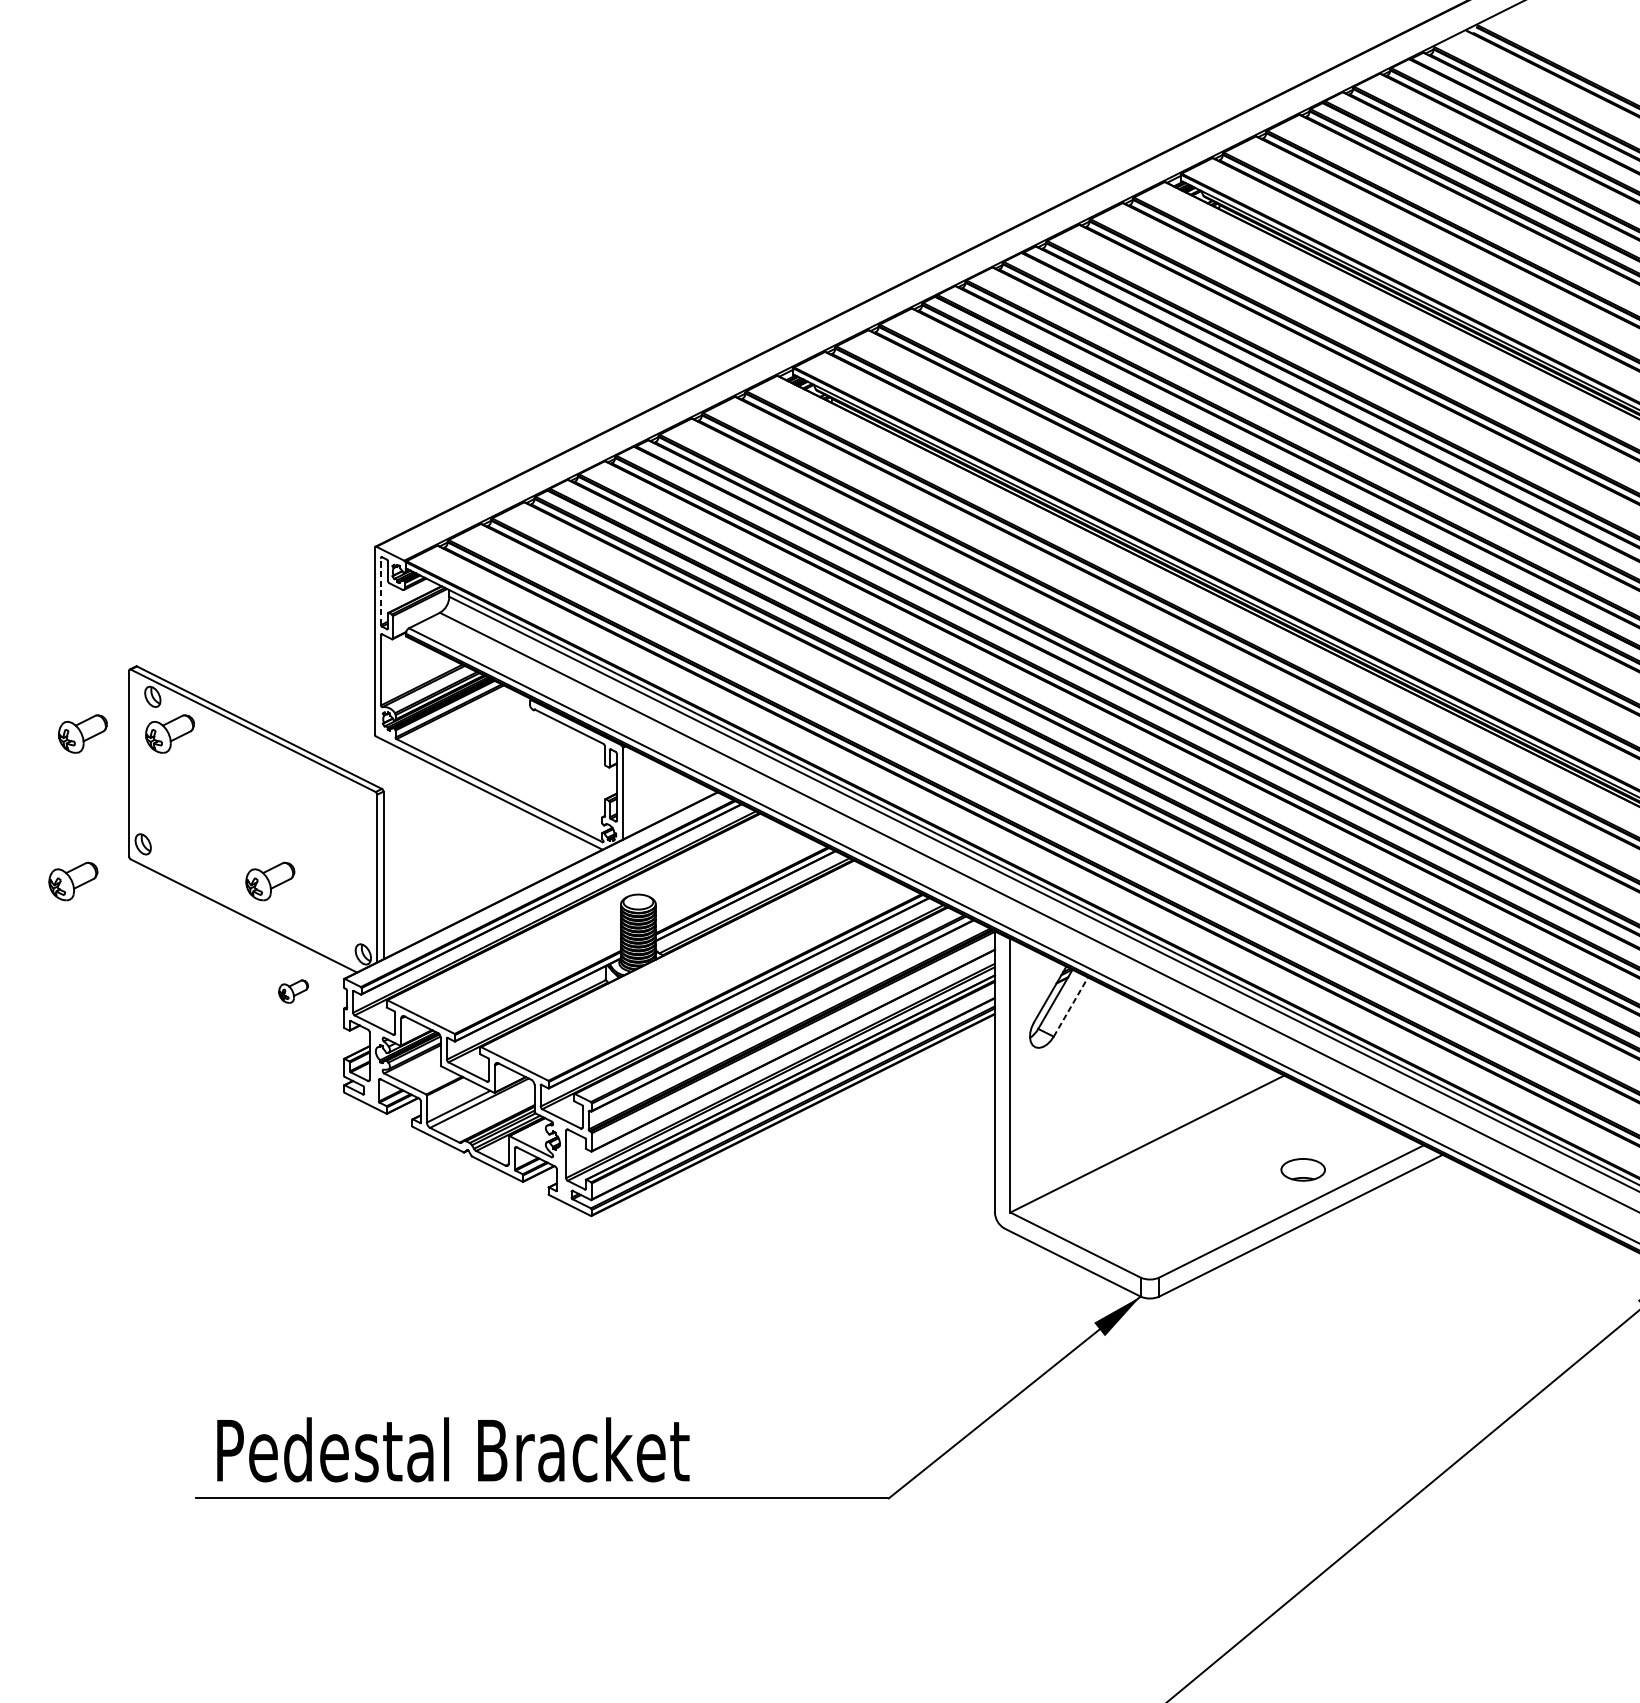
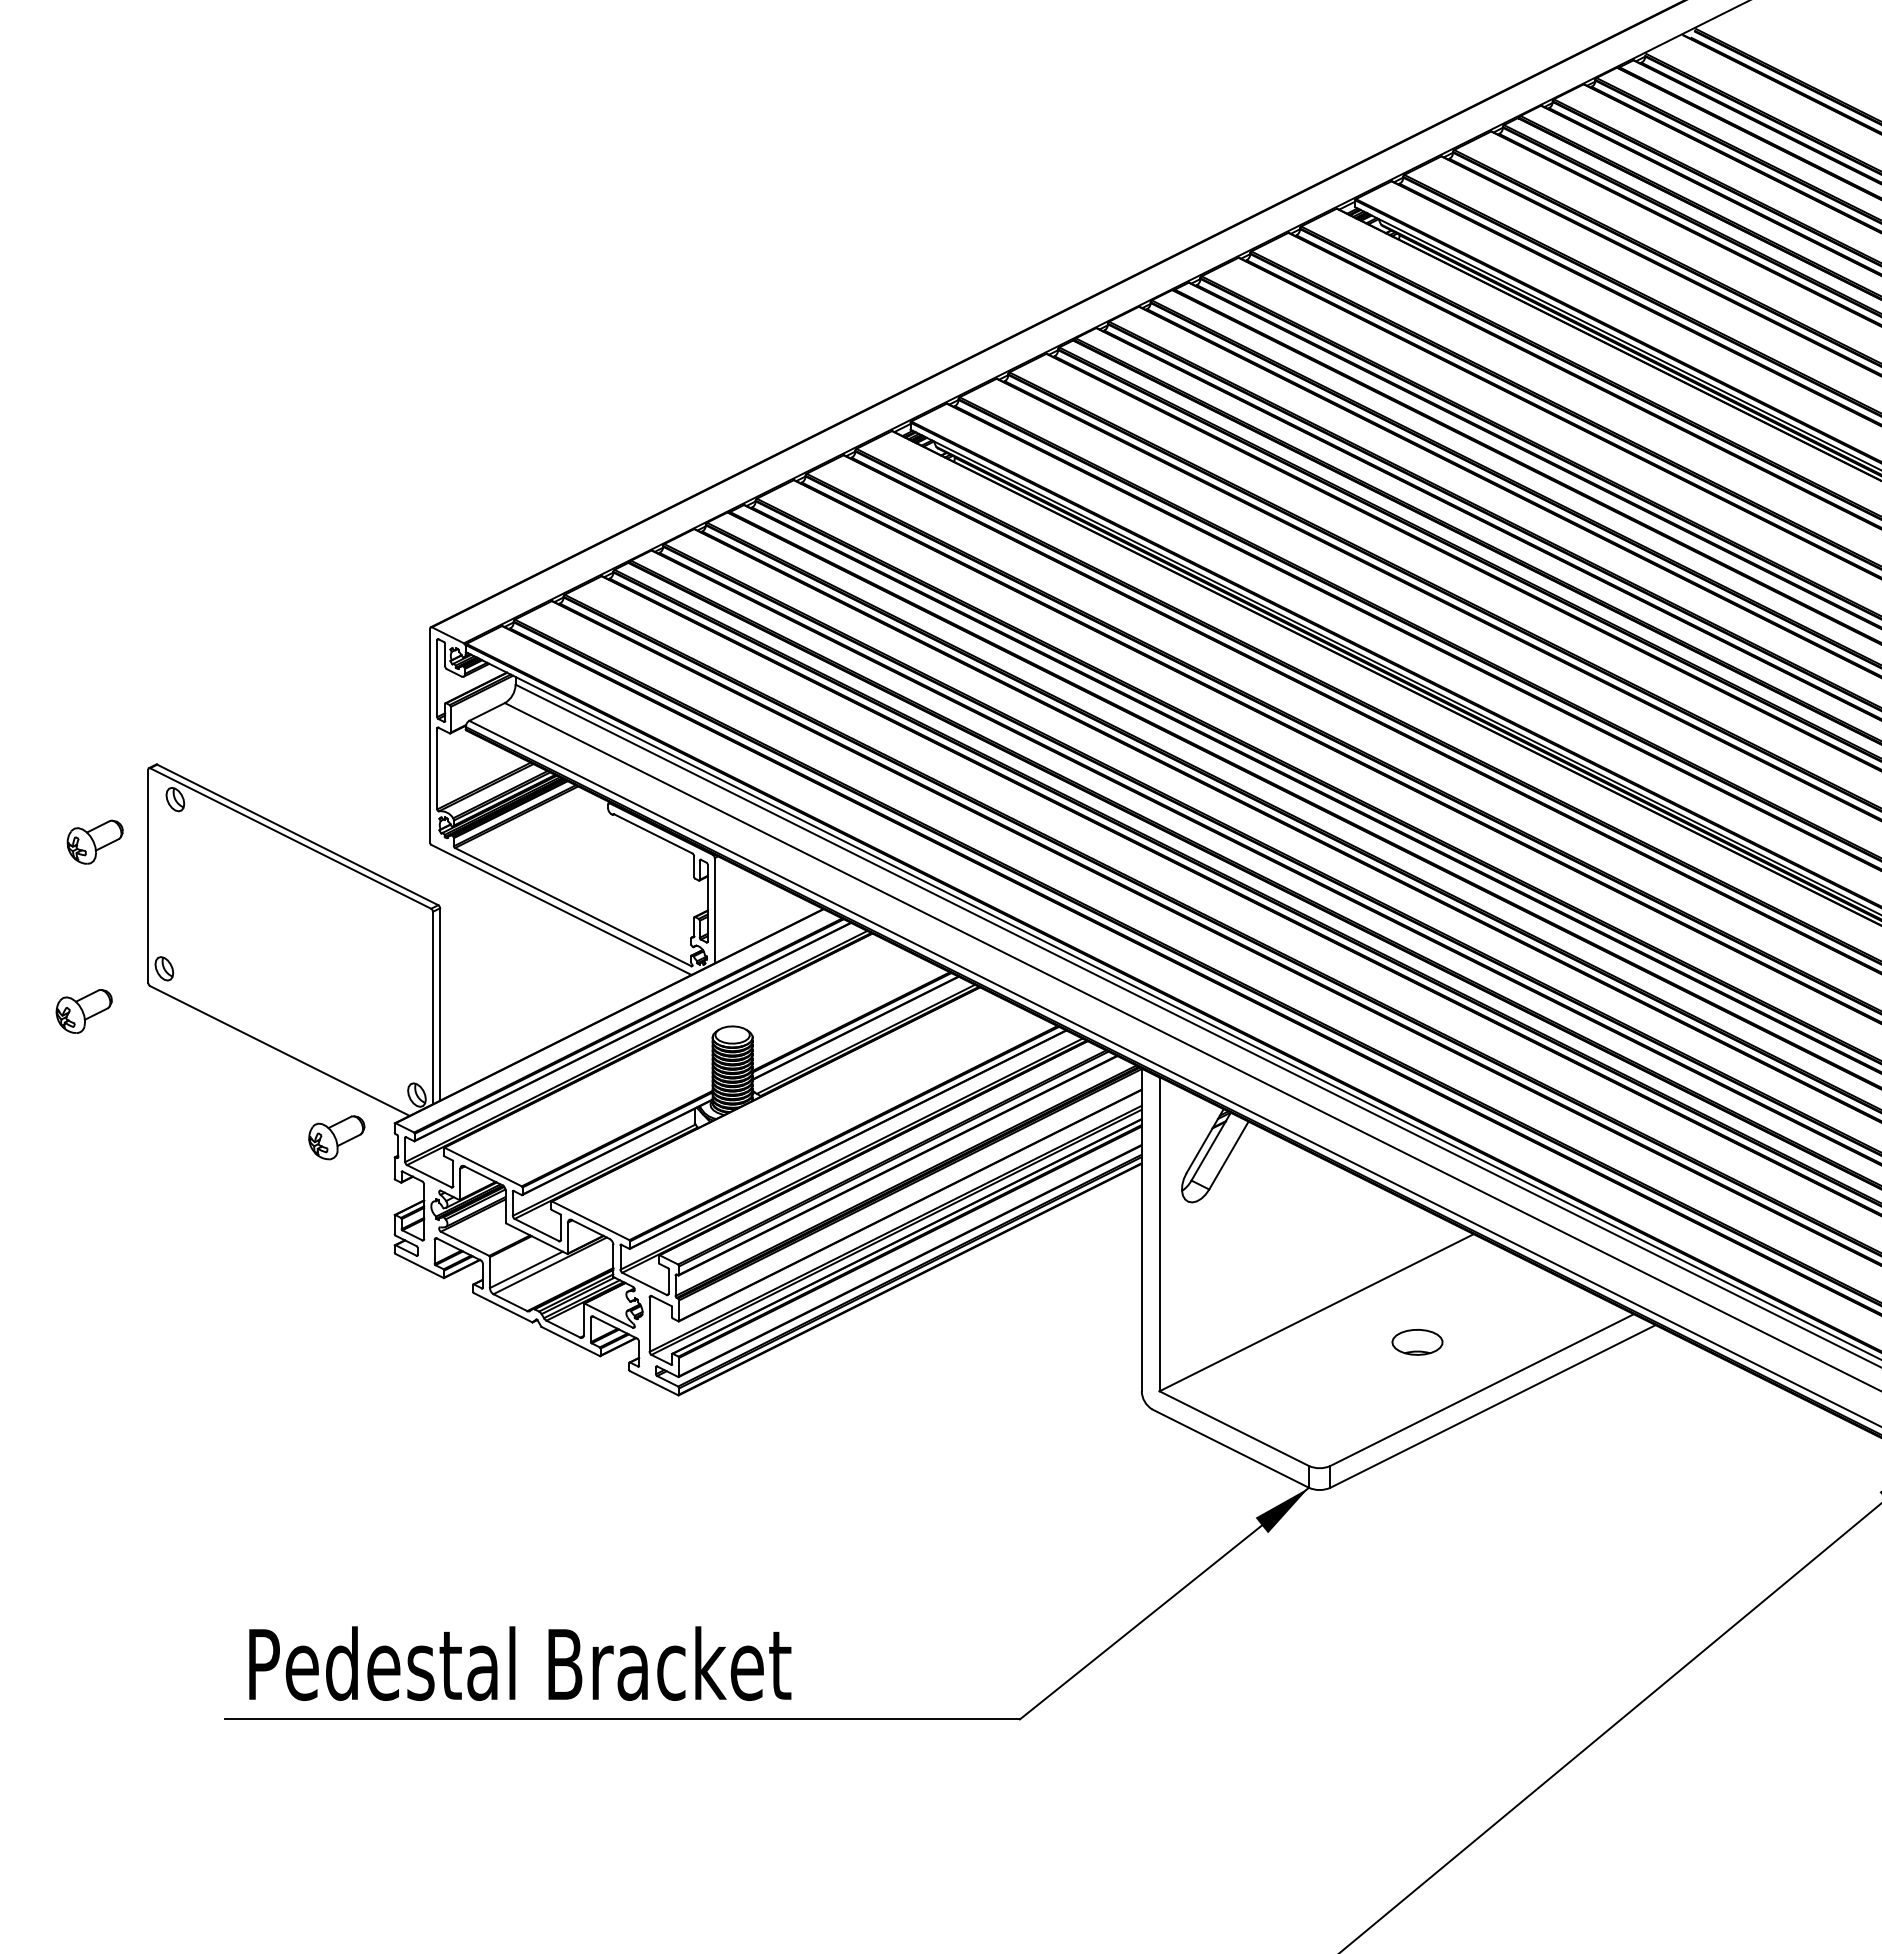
line: (381, 591) -> (437, 678), dashed -> solid
part: (169, 733) -> (194, 841), removed
part: (269, 881) -> (309, 1011), removed
part: (293, 991) -> (336, 1137), size x1.67
line: (1071, 1007) -> (1229, 1155), dashed -> solid
part: (1303, 1169) -> (1417, 1342), moved

